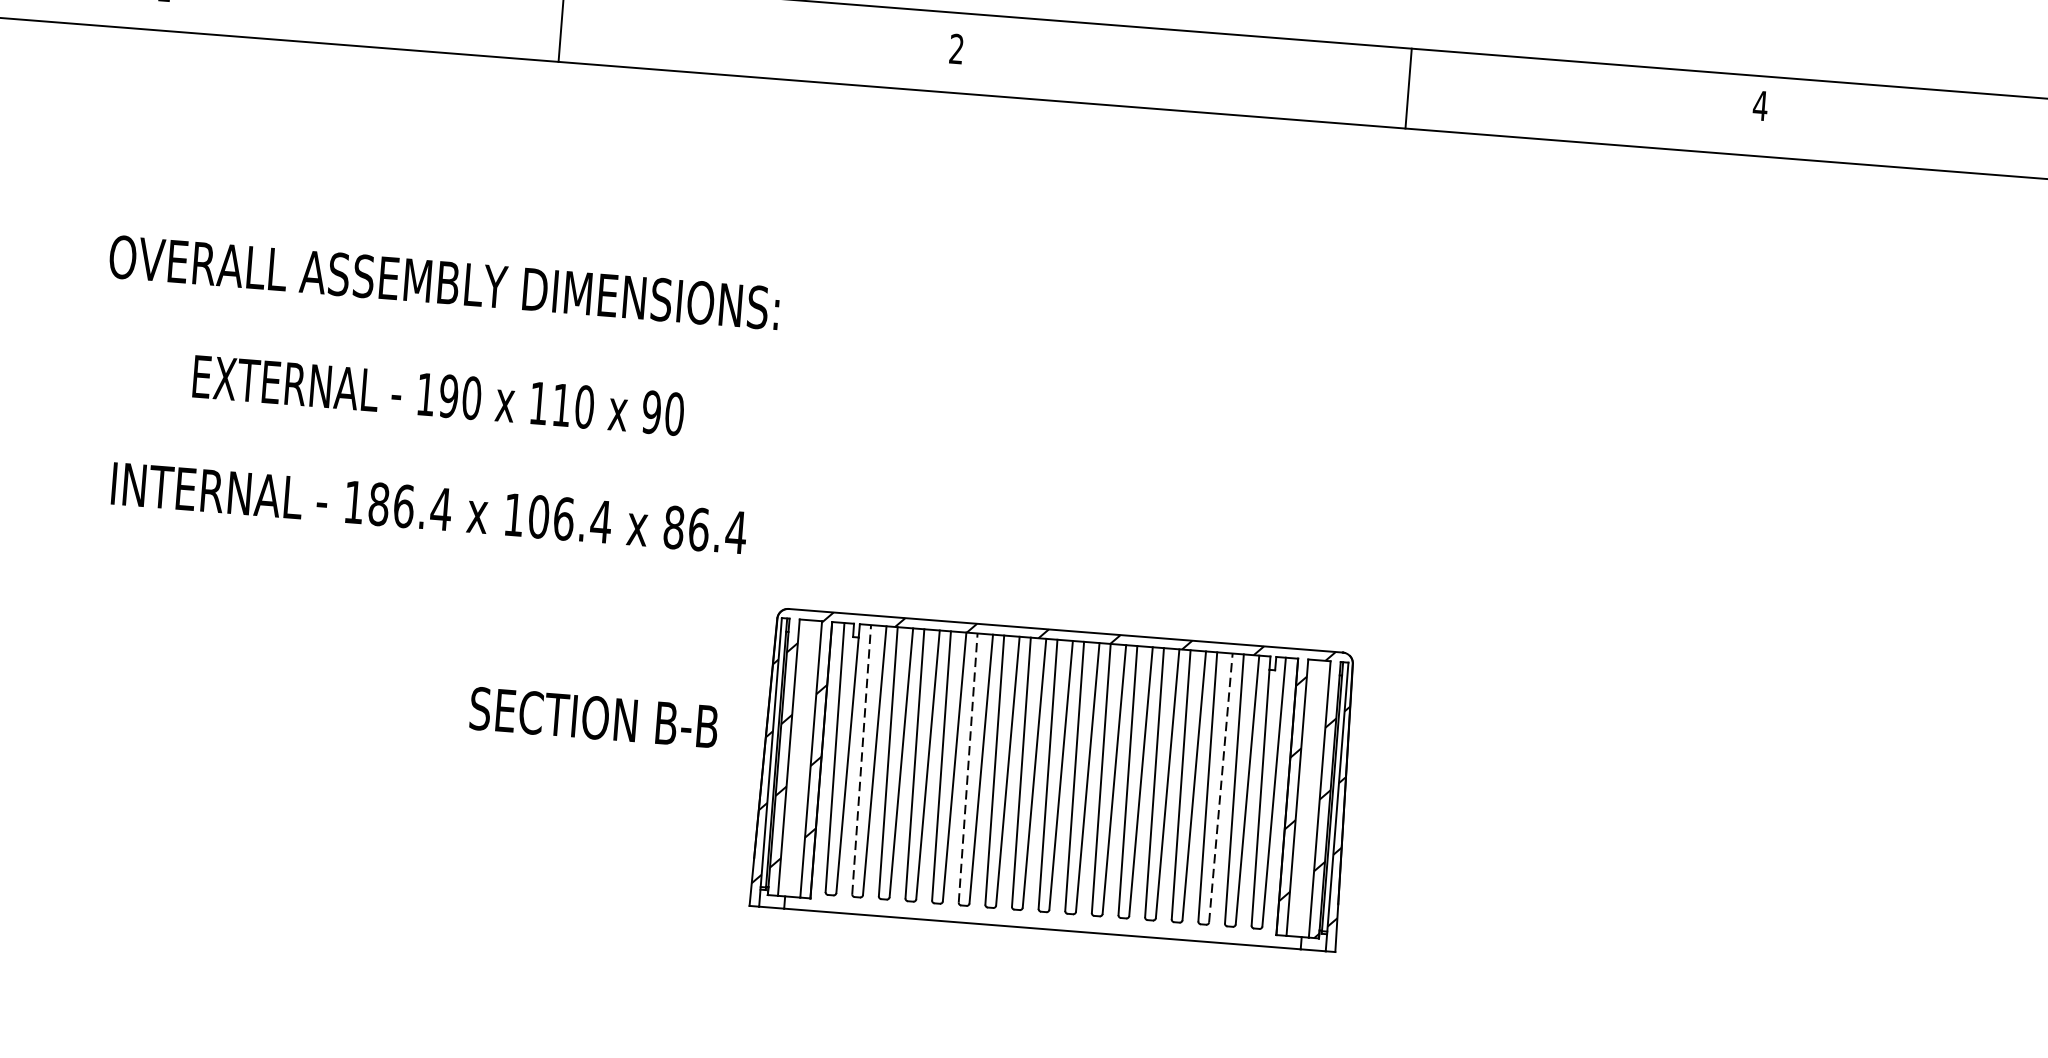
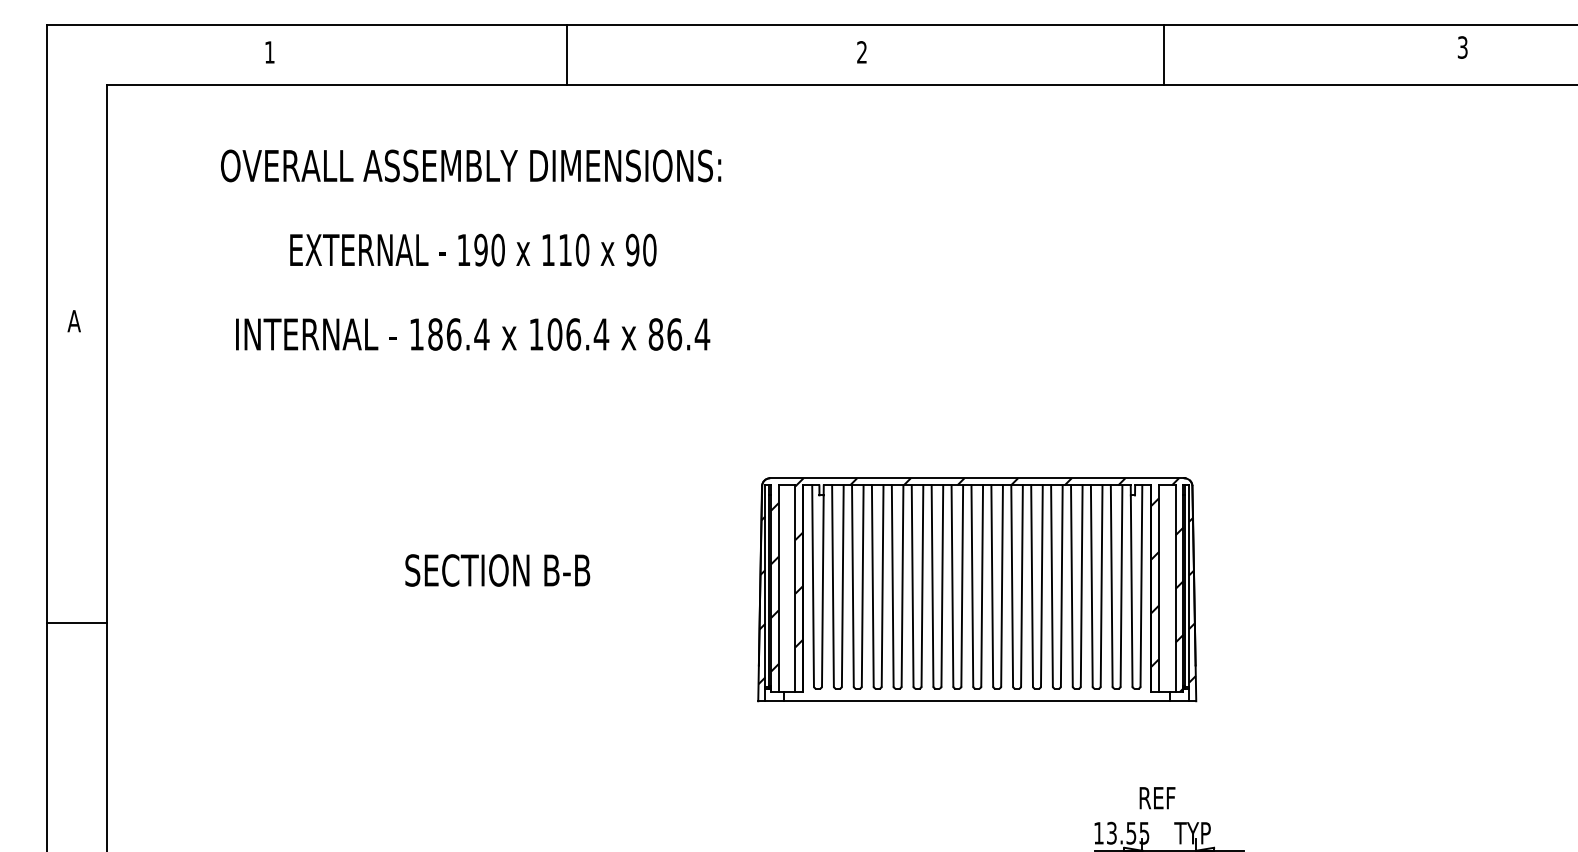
line: (1408, 88) -> (1164, 55), moved
text: (1760, 105) -> (1462, 47), 4 -> 3
text: (436, 394) -> (471, 249), moved
text: (593, 717) -> (497, 570), moved
line: (862, 759) -> (833, 585), dashed -> solid
line: (968, 767) -> (912, 585), dashed -> solid
line: (1220, 787) -> (1101, 585), dashed -> solid

